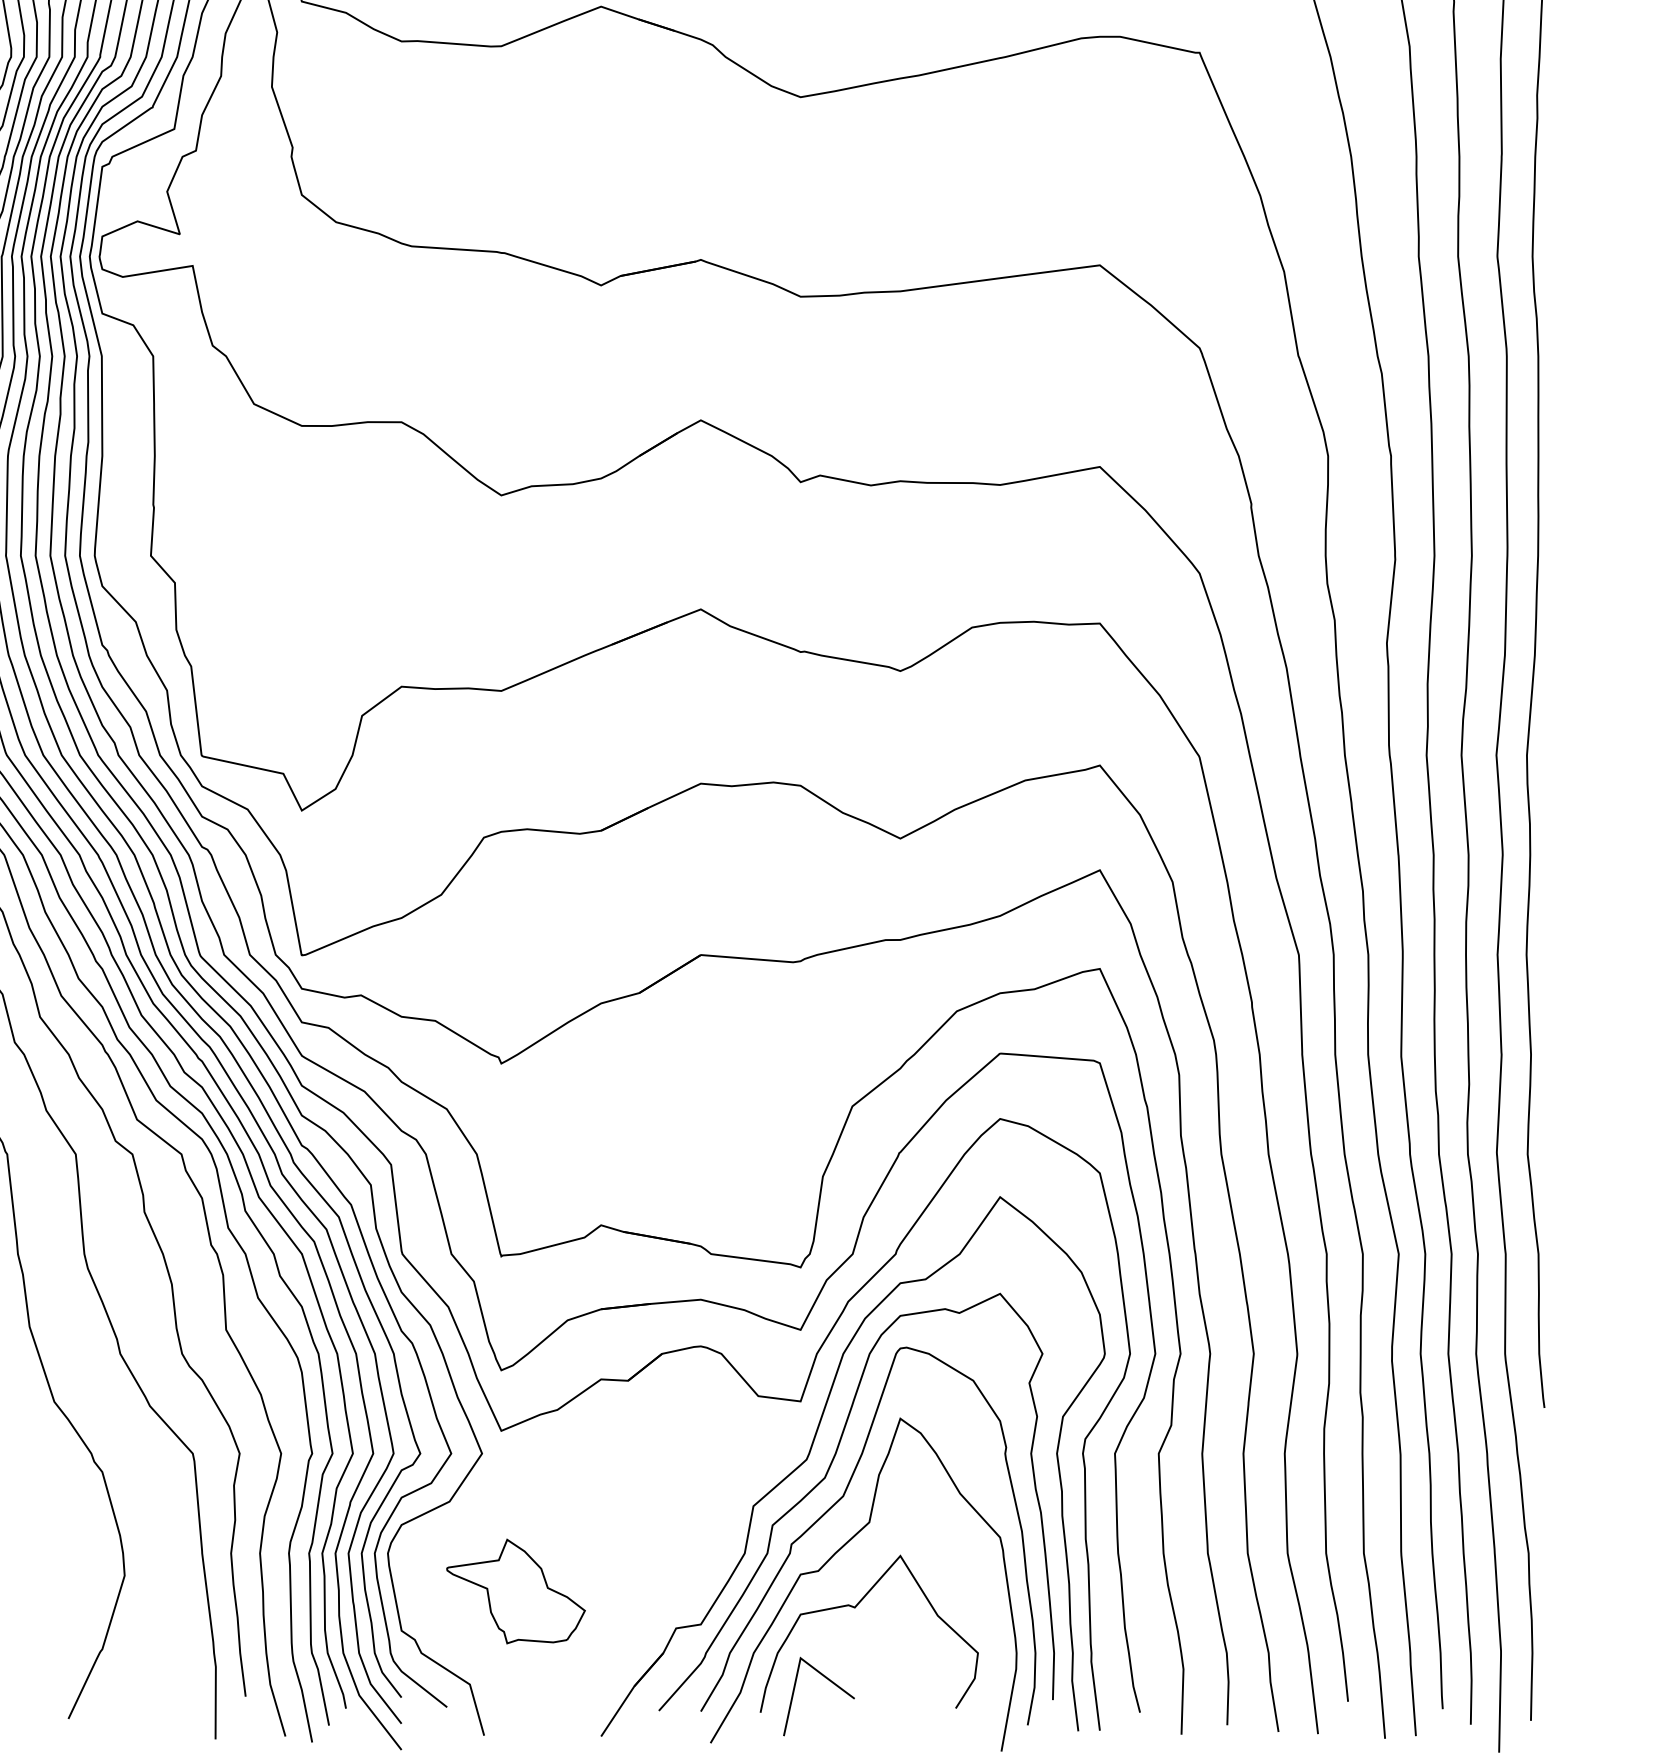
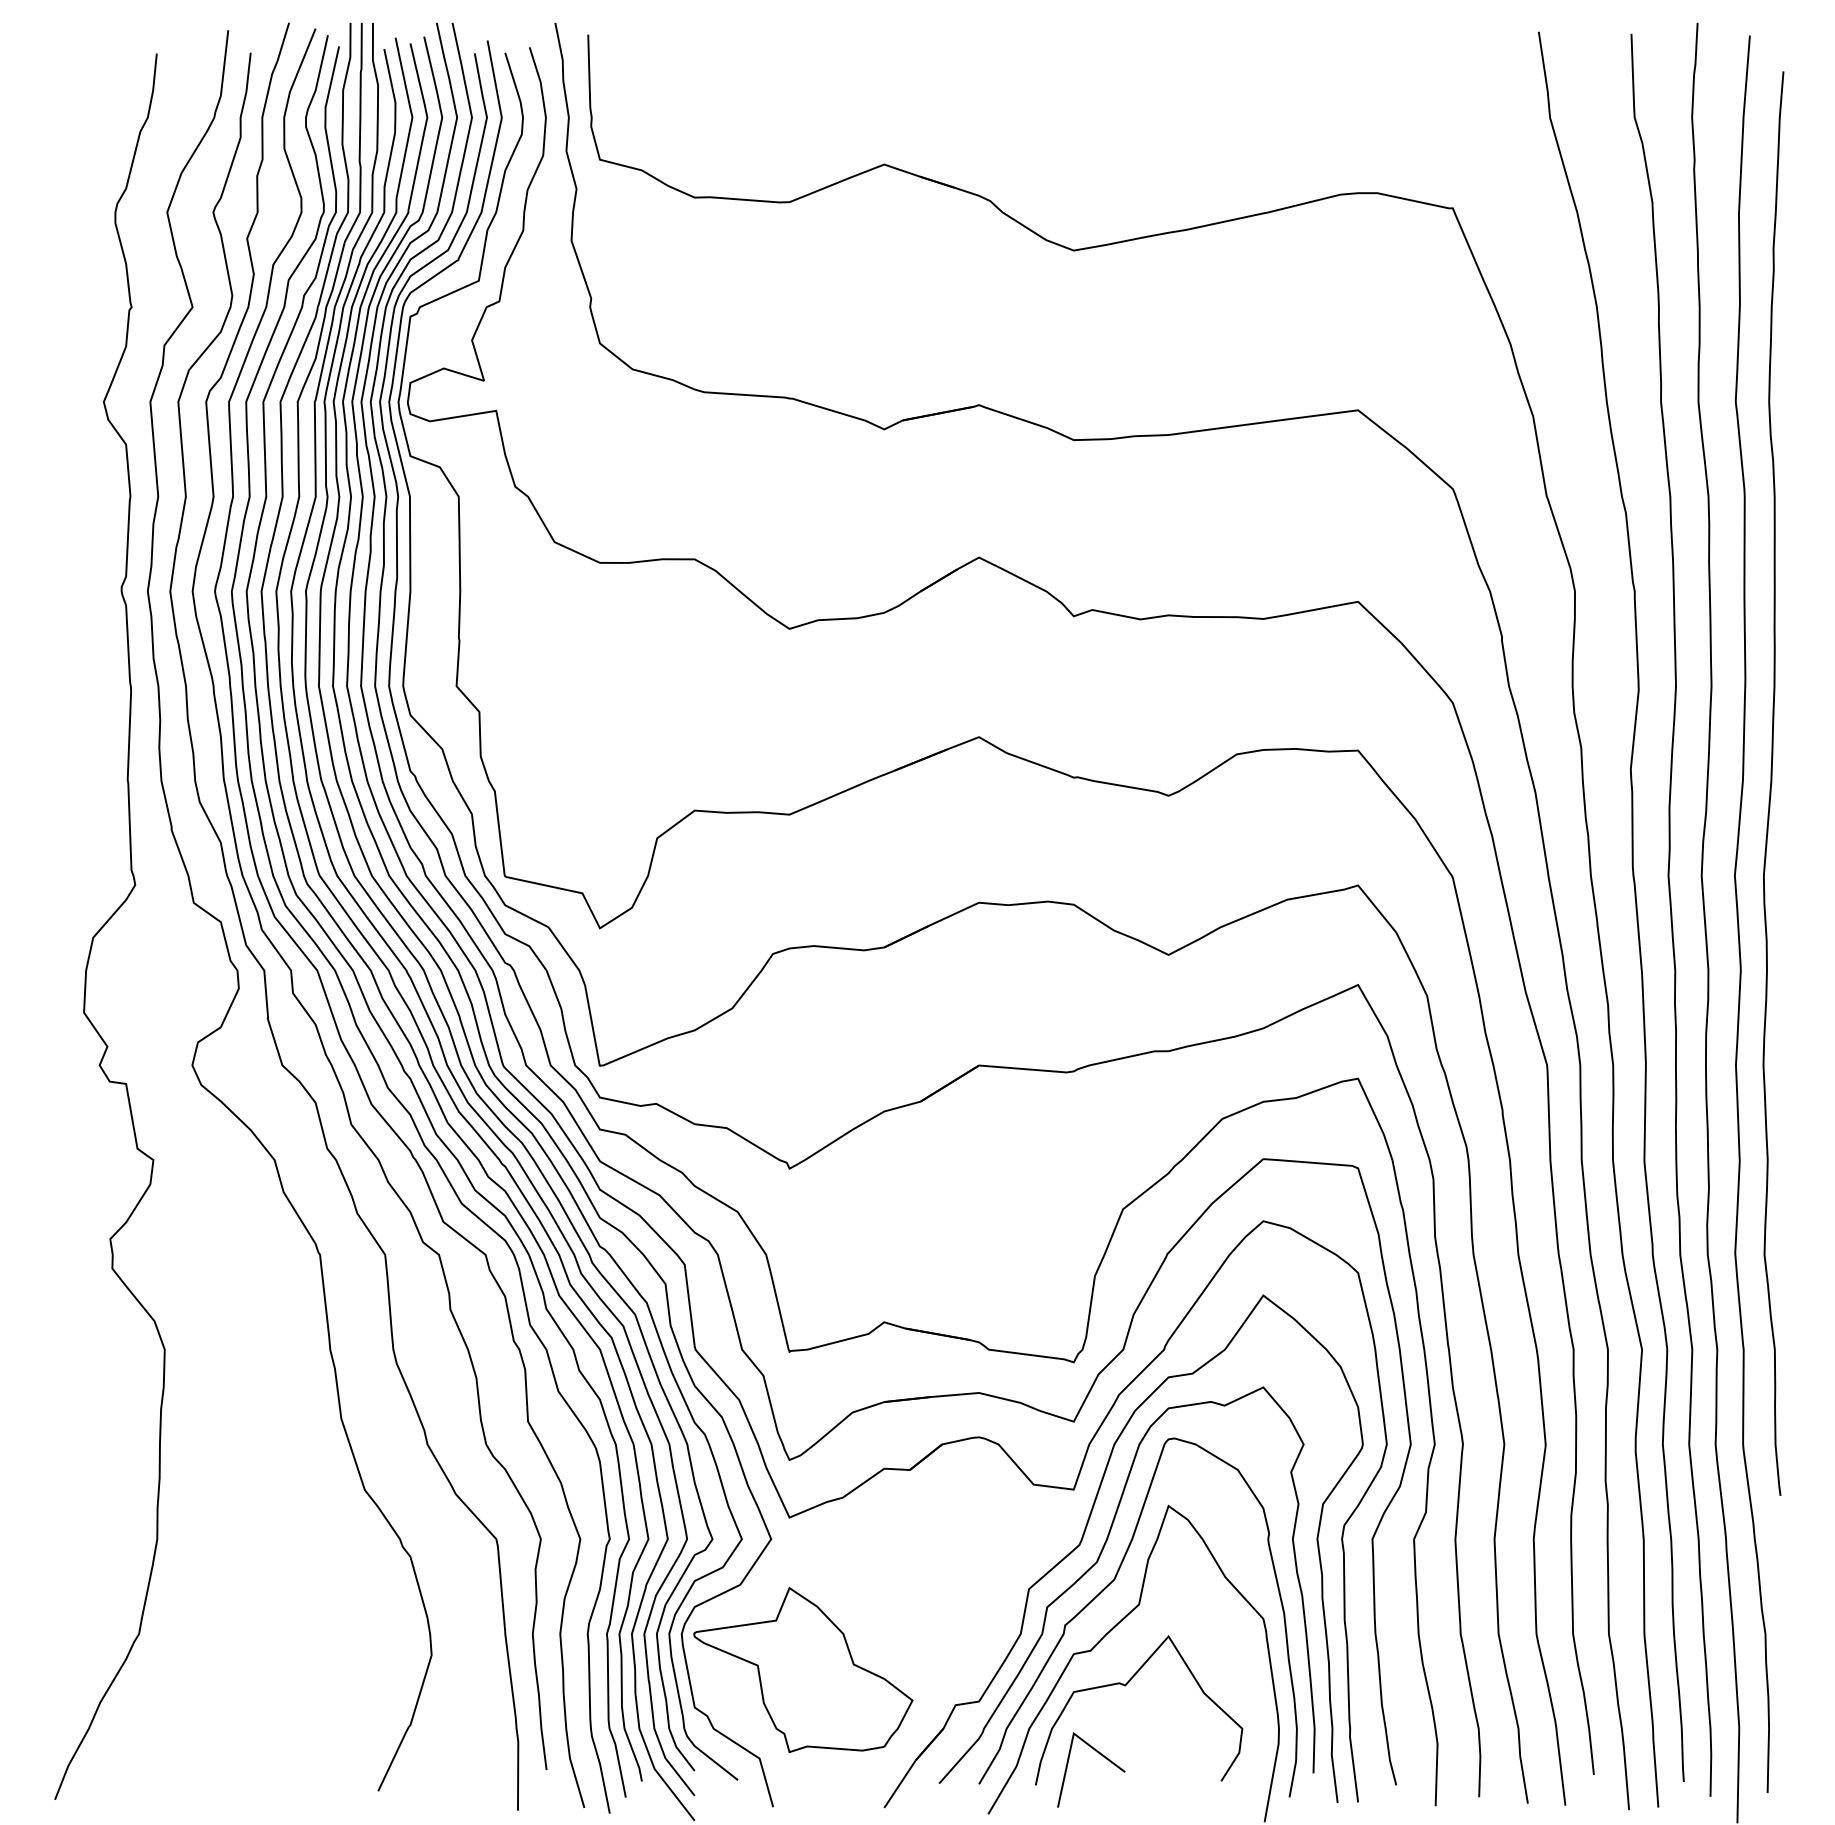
part: (516, 1591) -> (803, 1670), size x1.67

